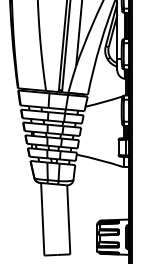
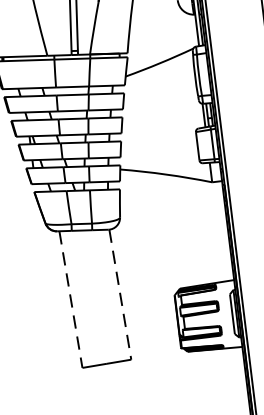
line: (42, 219) -> (70, 300), solid -> dashed
line: (68, 219) -> (119, 294), solid -> dashed

